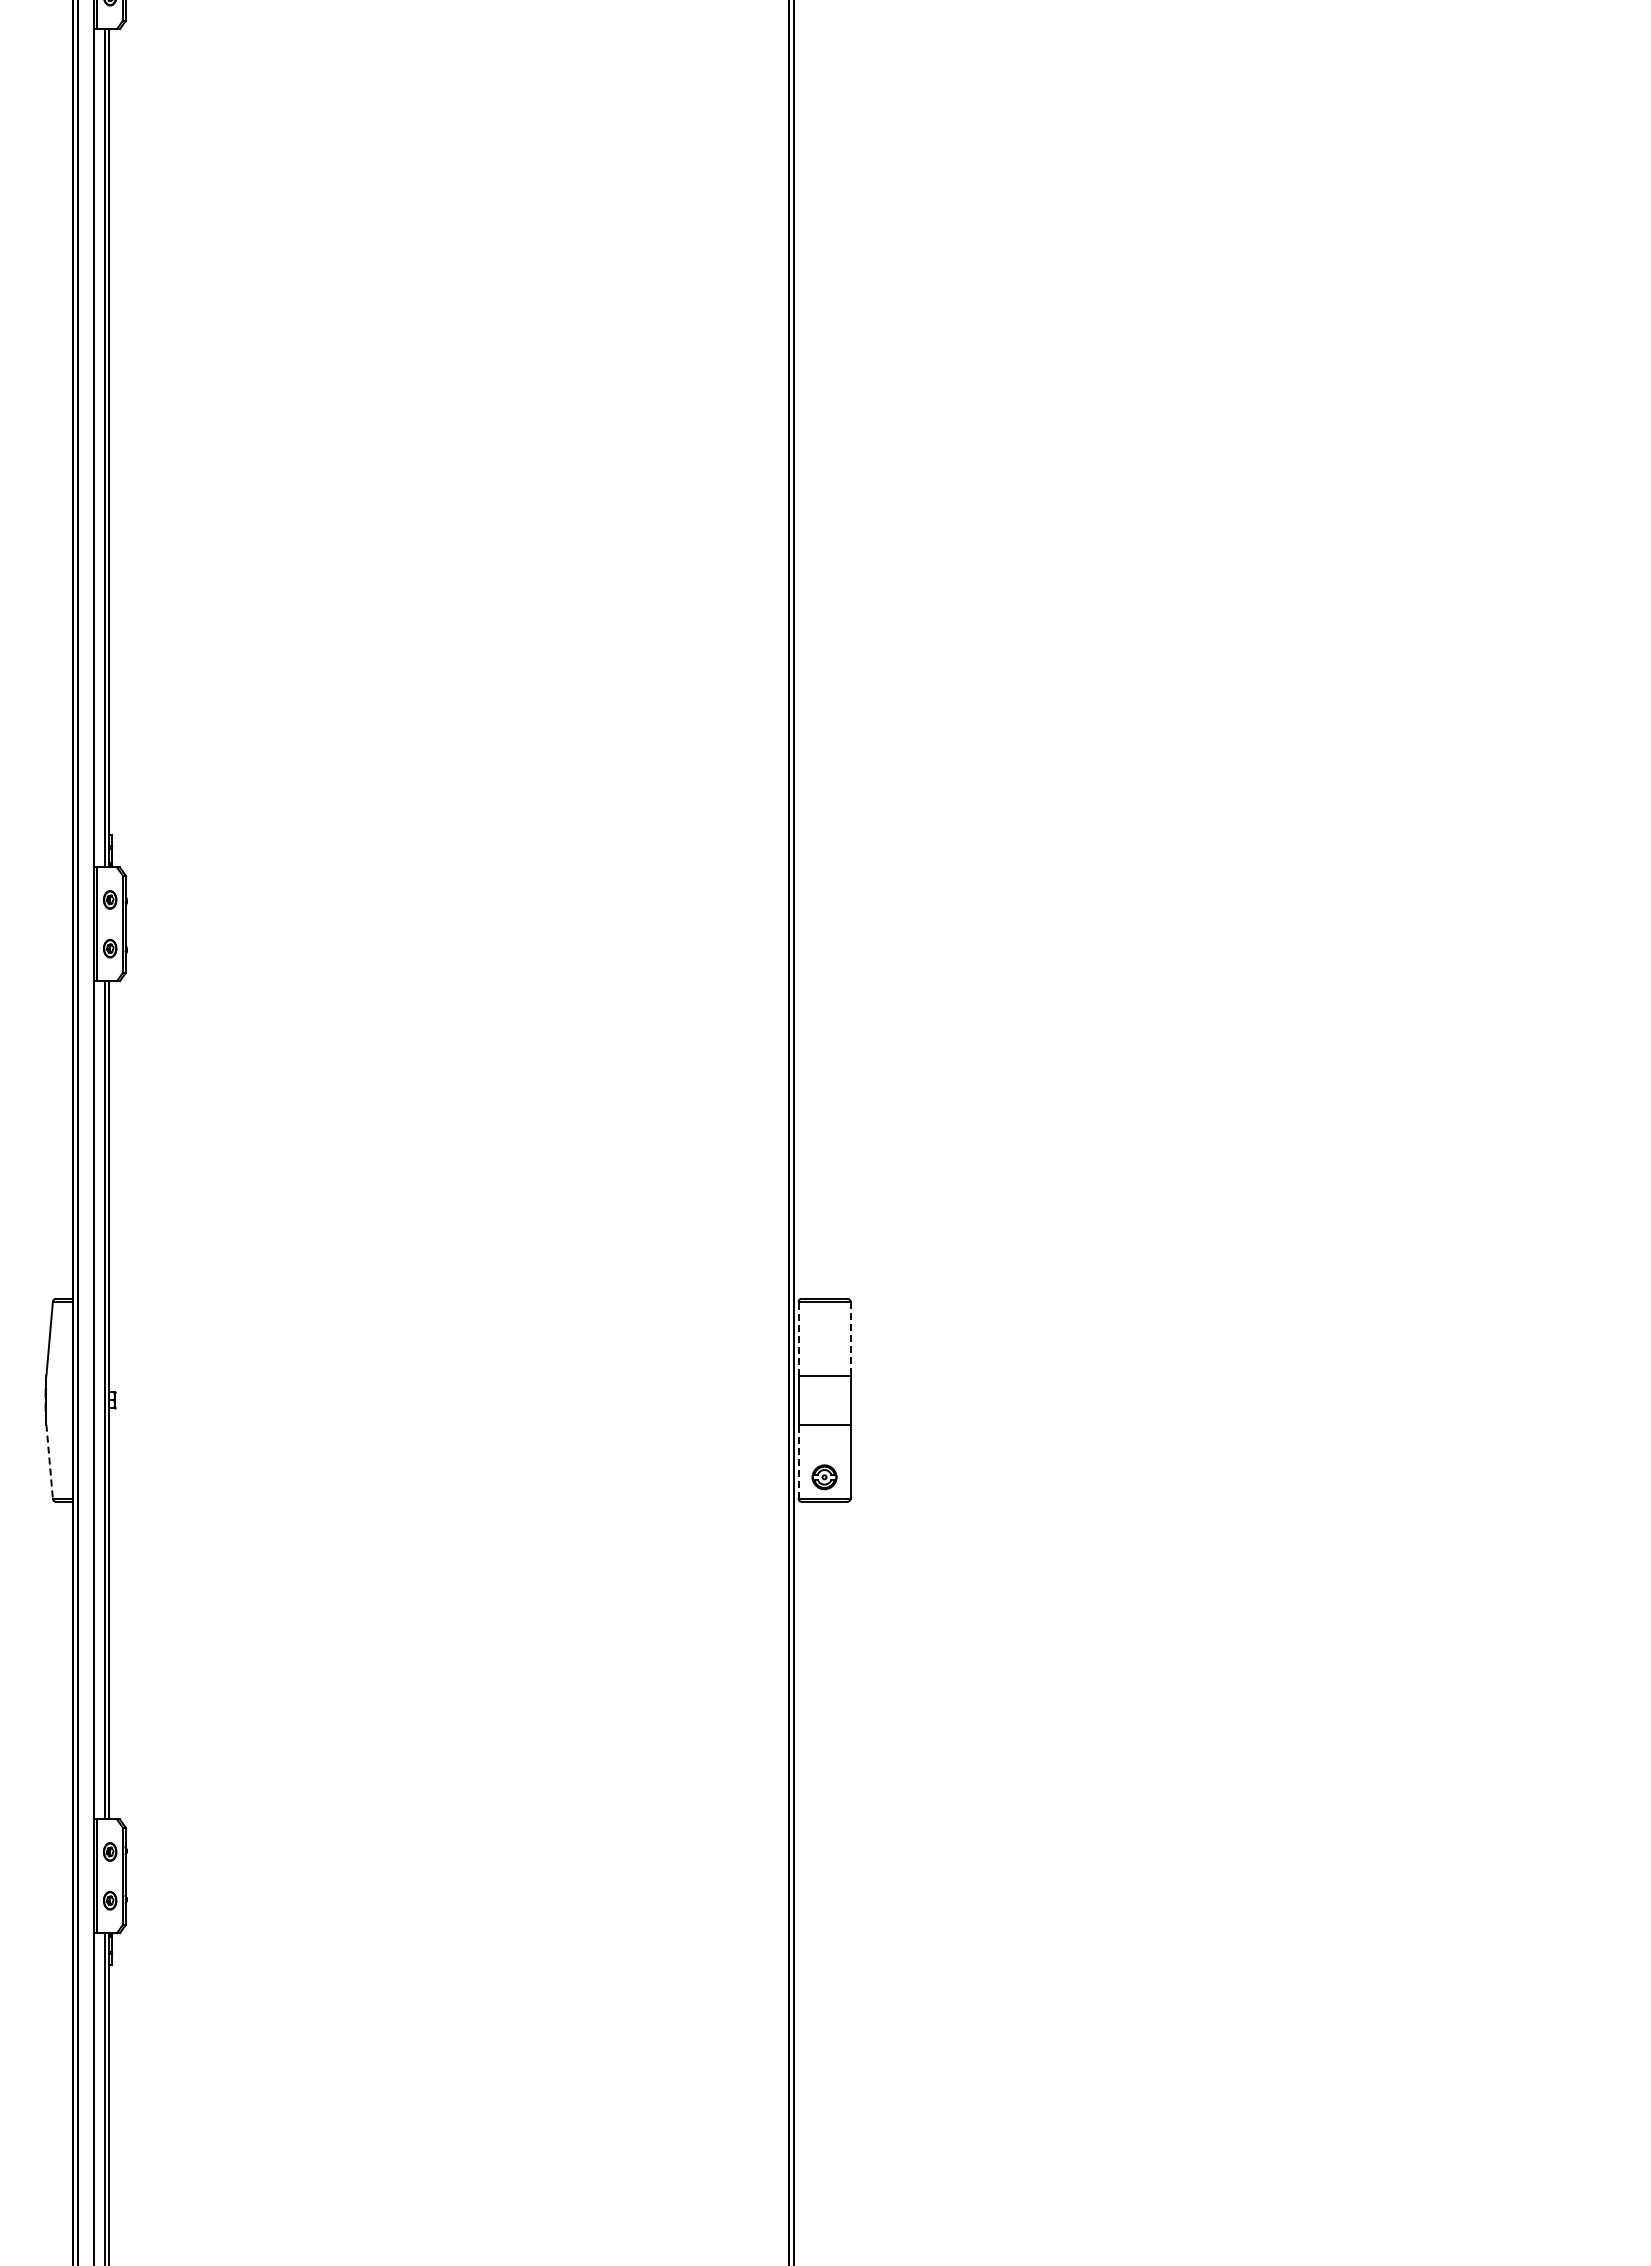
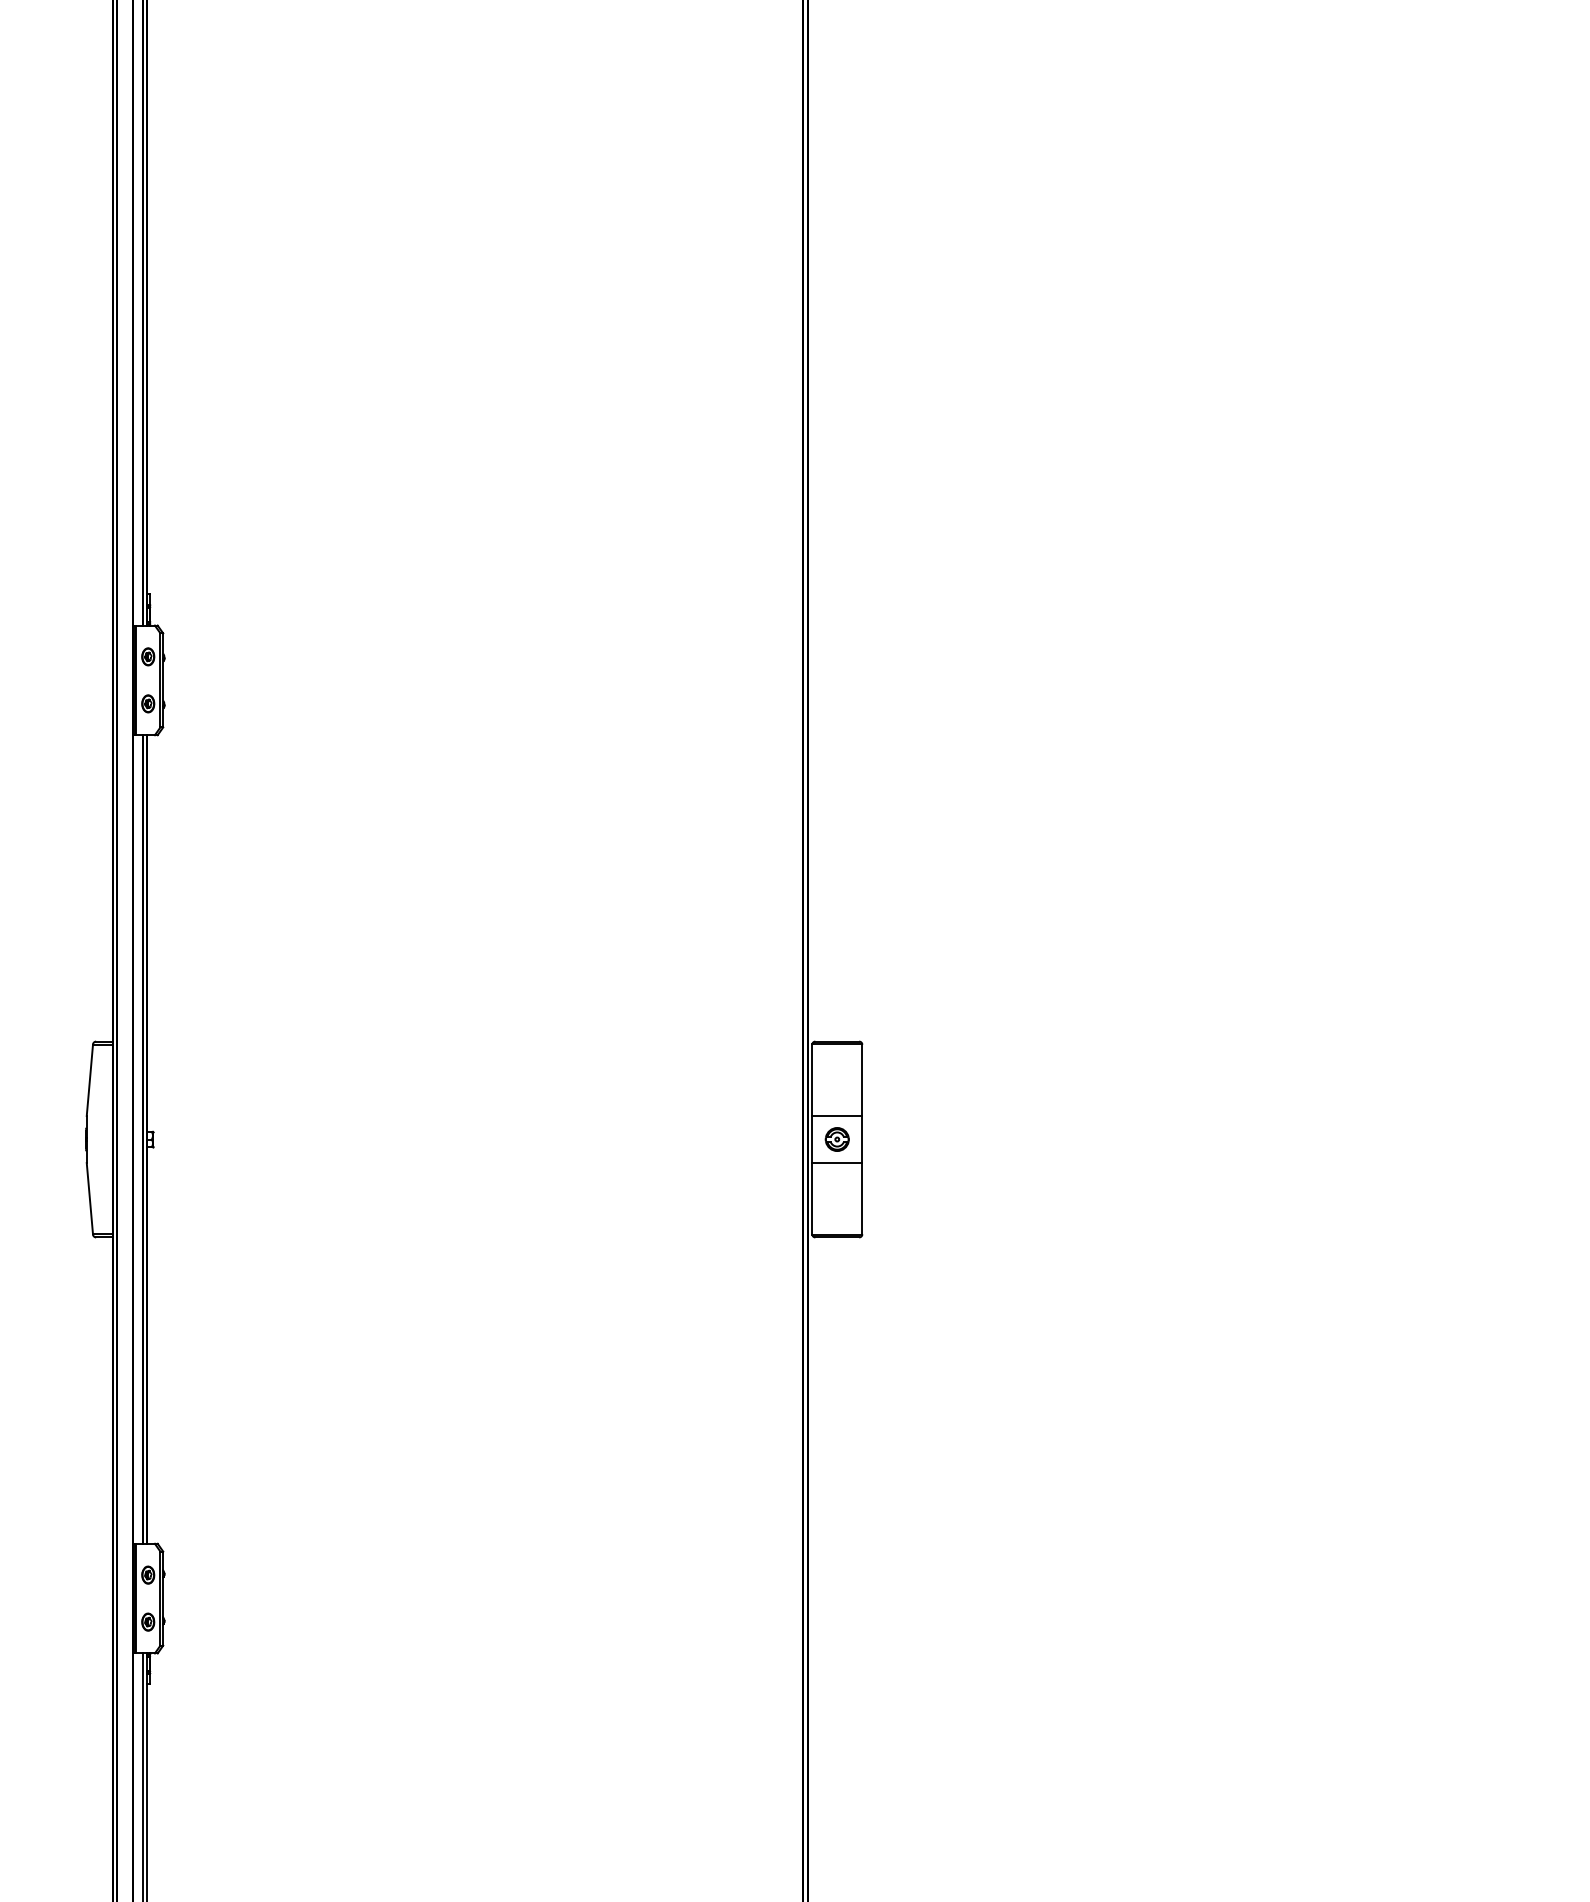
line: (798, 1339) -> (812, 1080), dashed -> solid
line: (850, 1339) -> (862, 1080), dashed -> solid
line: (798, 1461) -> (812, 1198), dashed -> solid
line: (49, 1462) -> (89, 1199), dashed -> solid
part: (824, 1477) -> (837, 1139), moved

